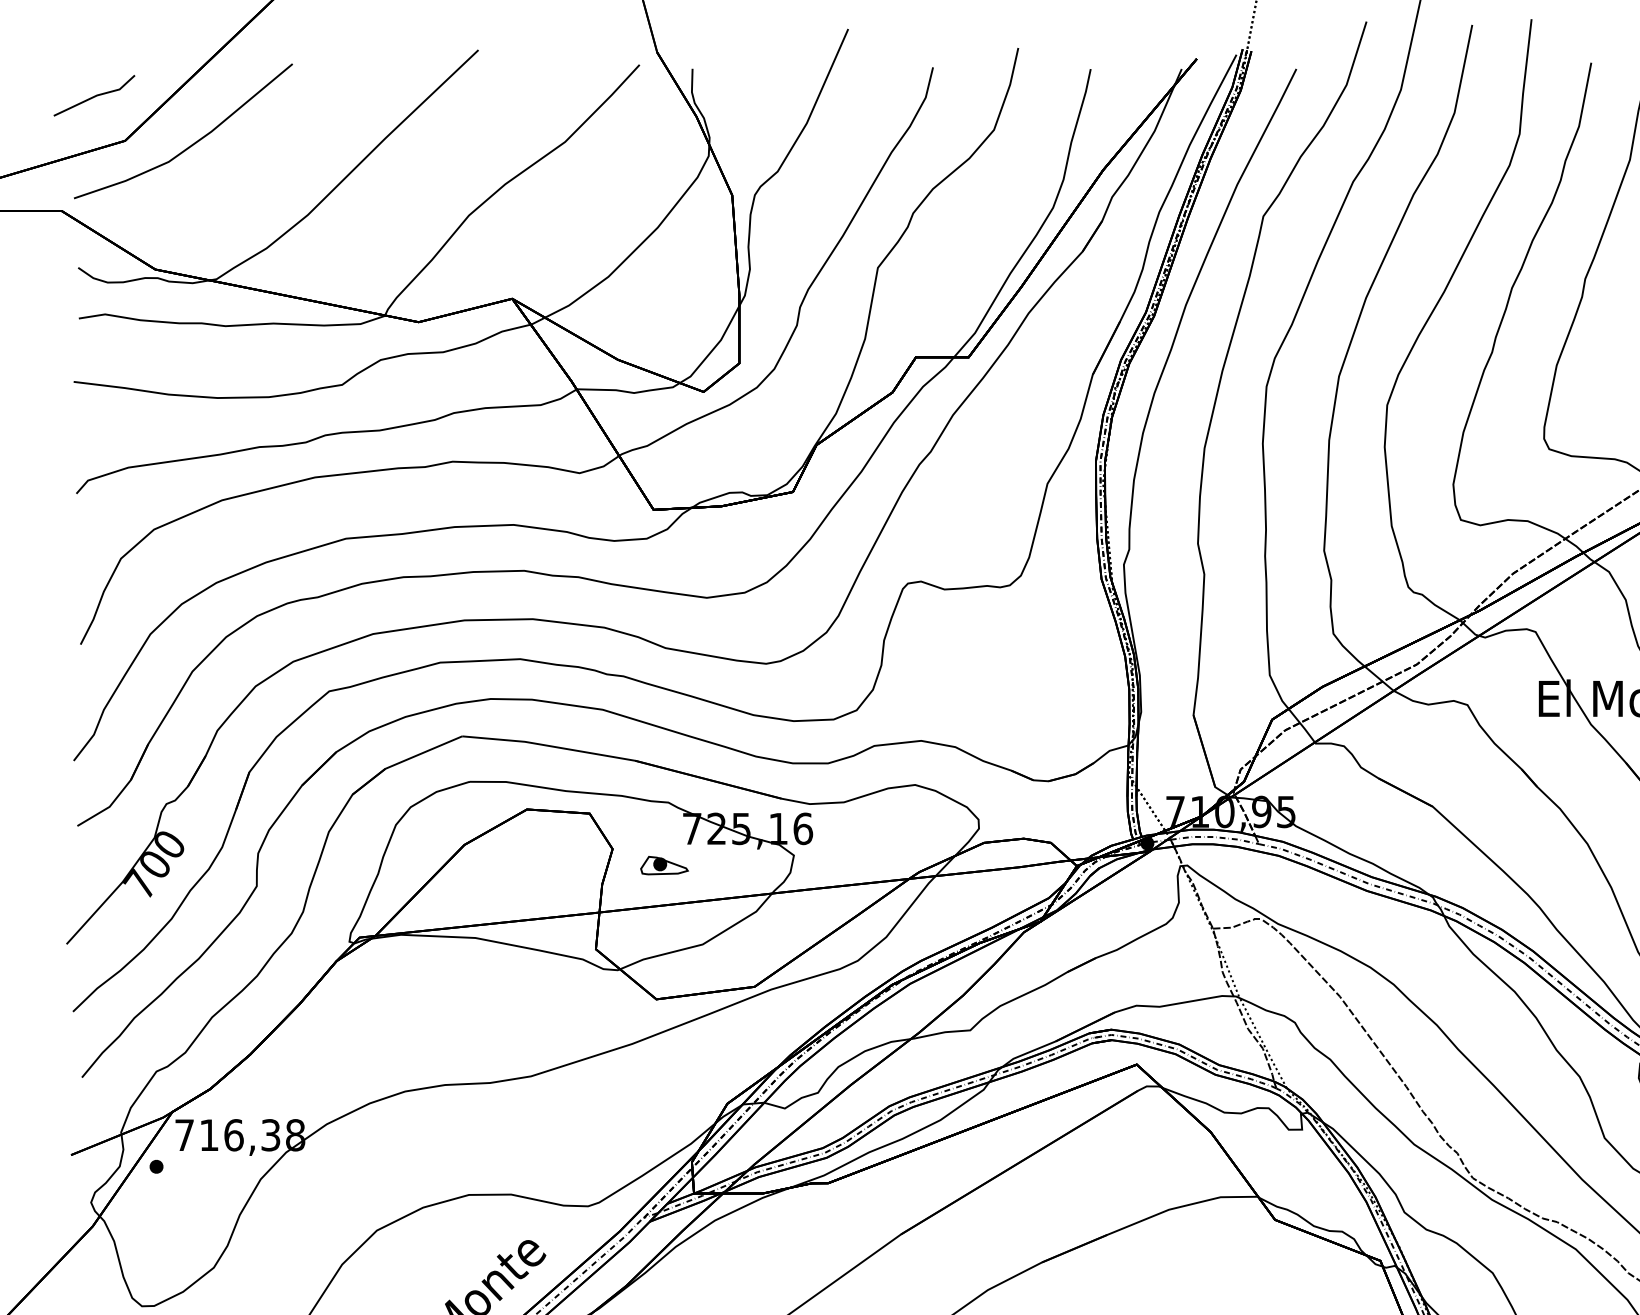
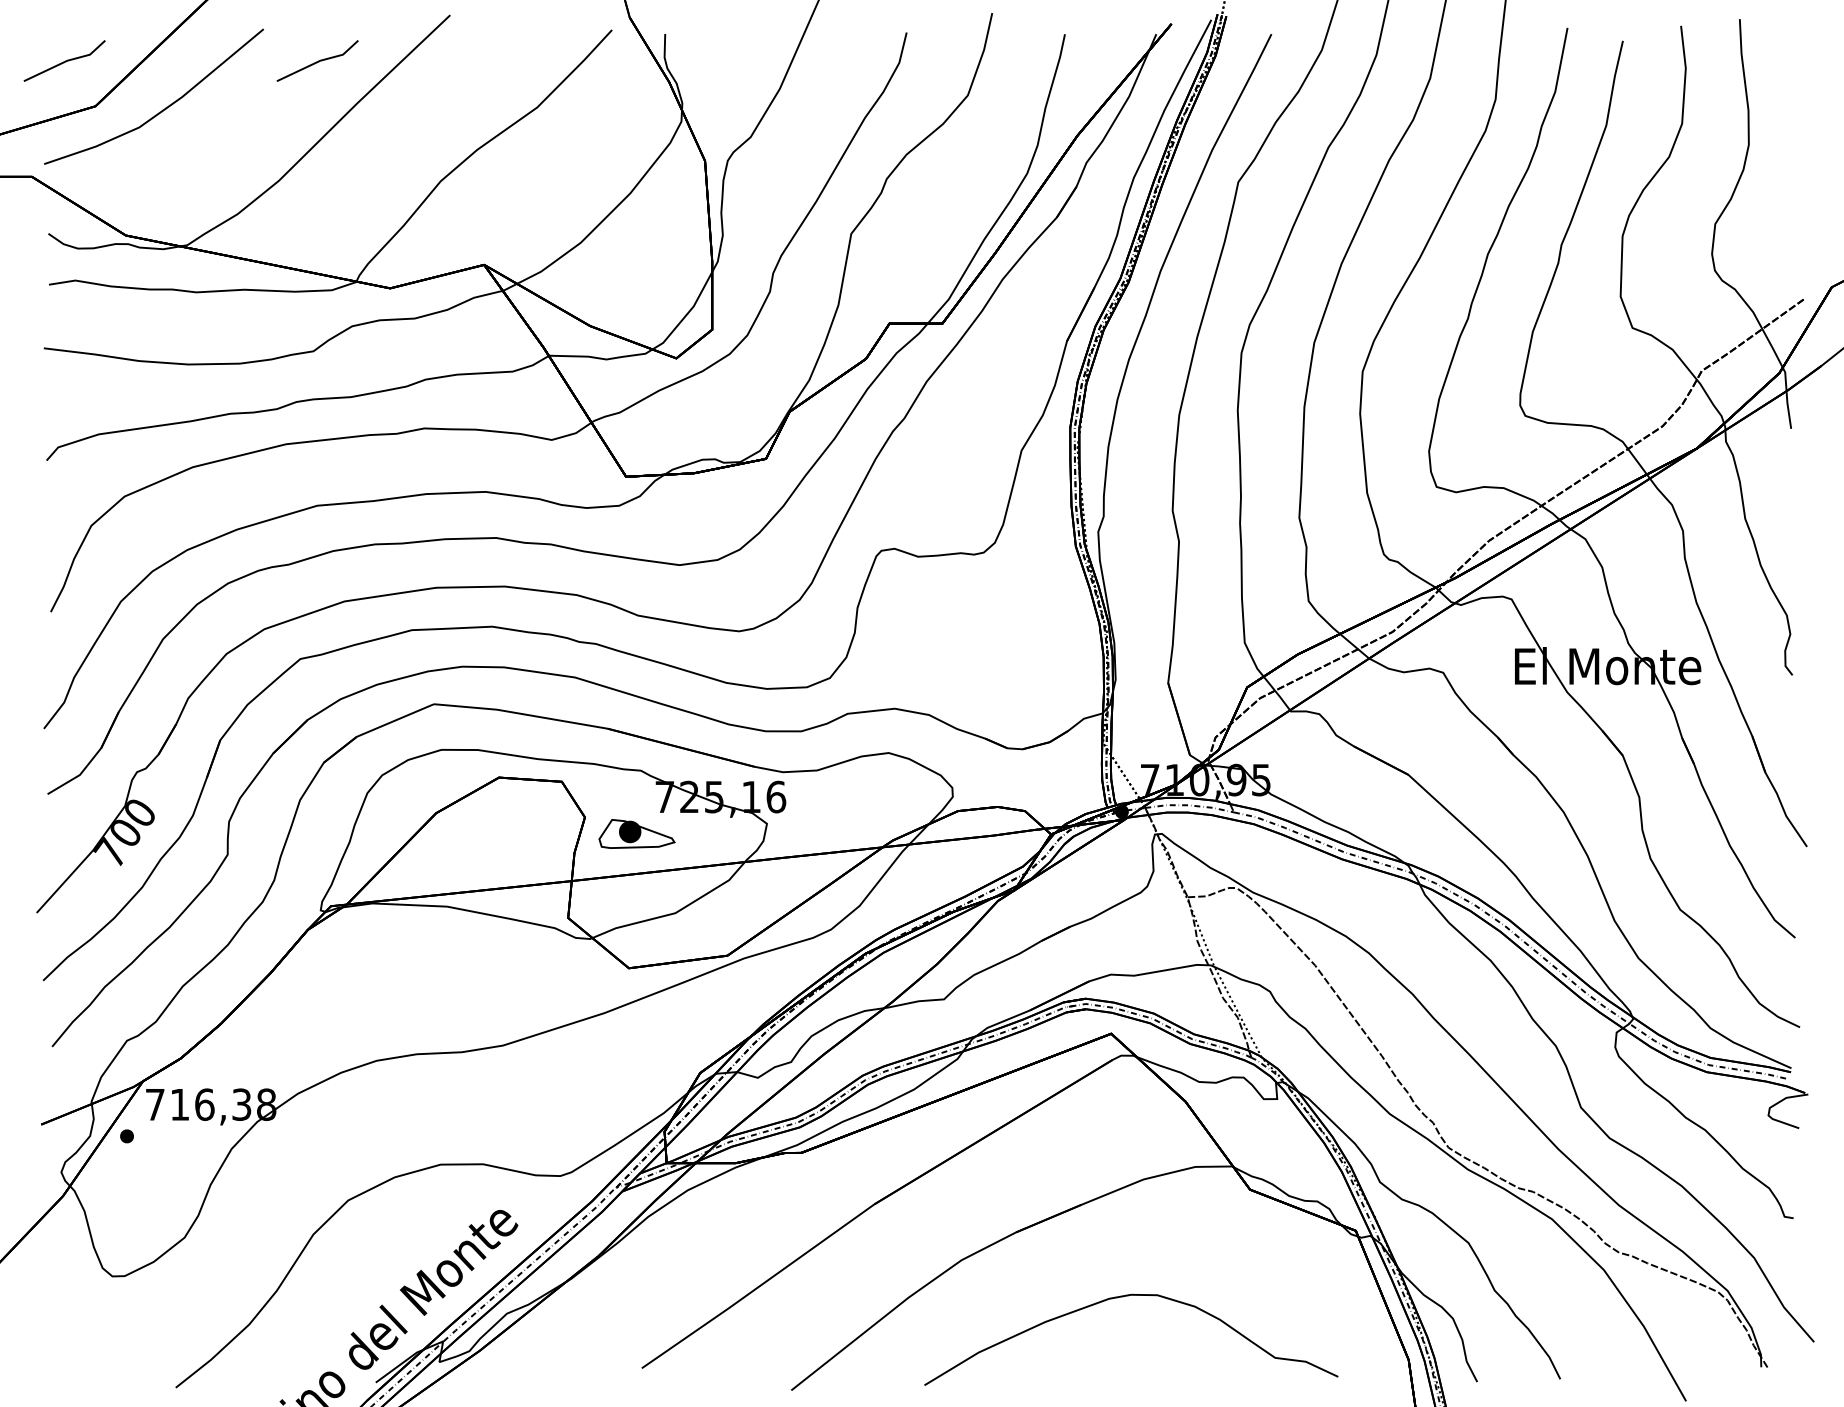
line: (347, 95) -> (318, 60), added
part: (663, 865) -> (636, 833), size x1.6

